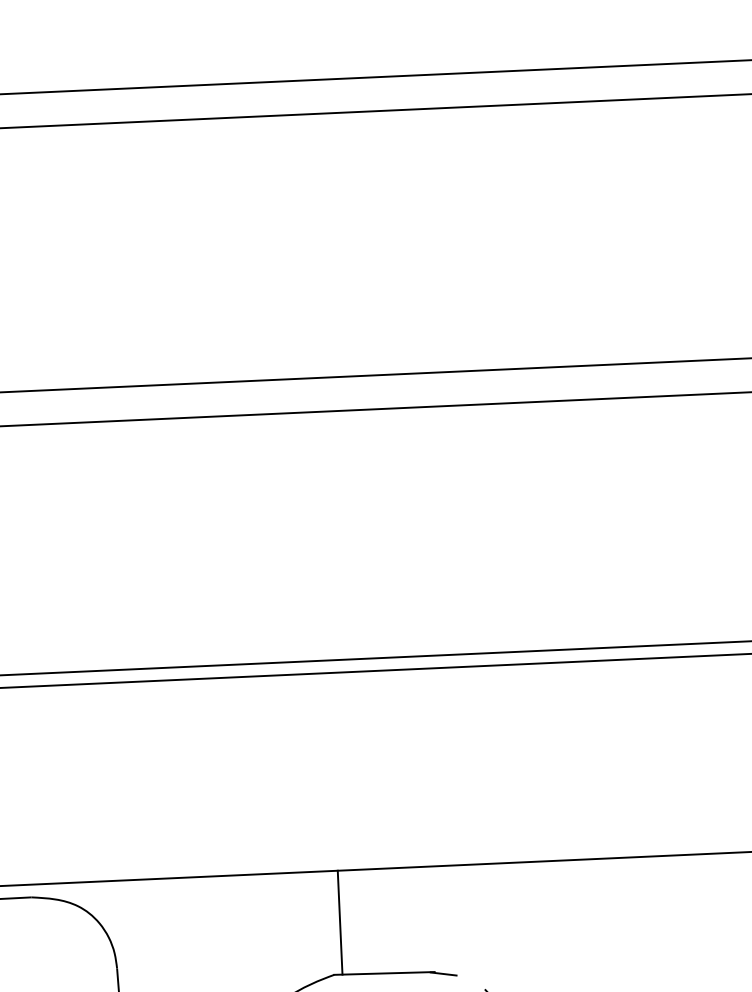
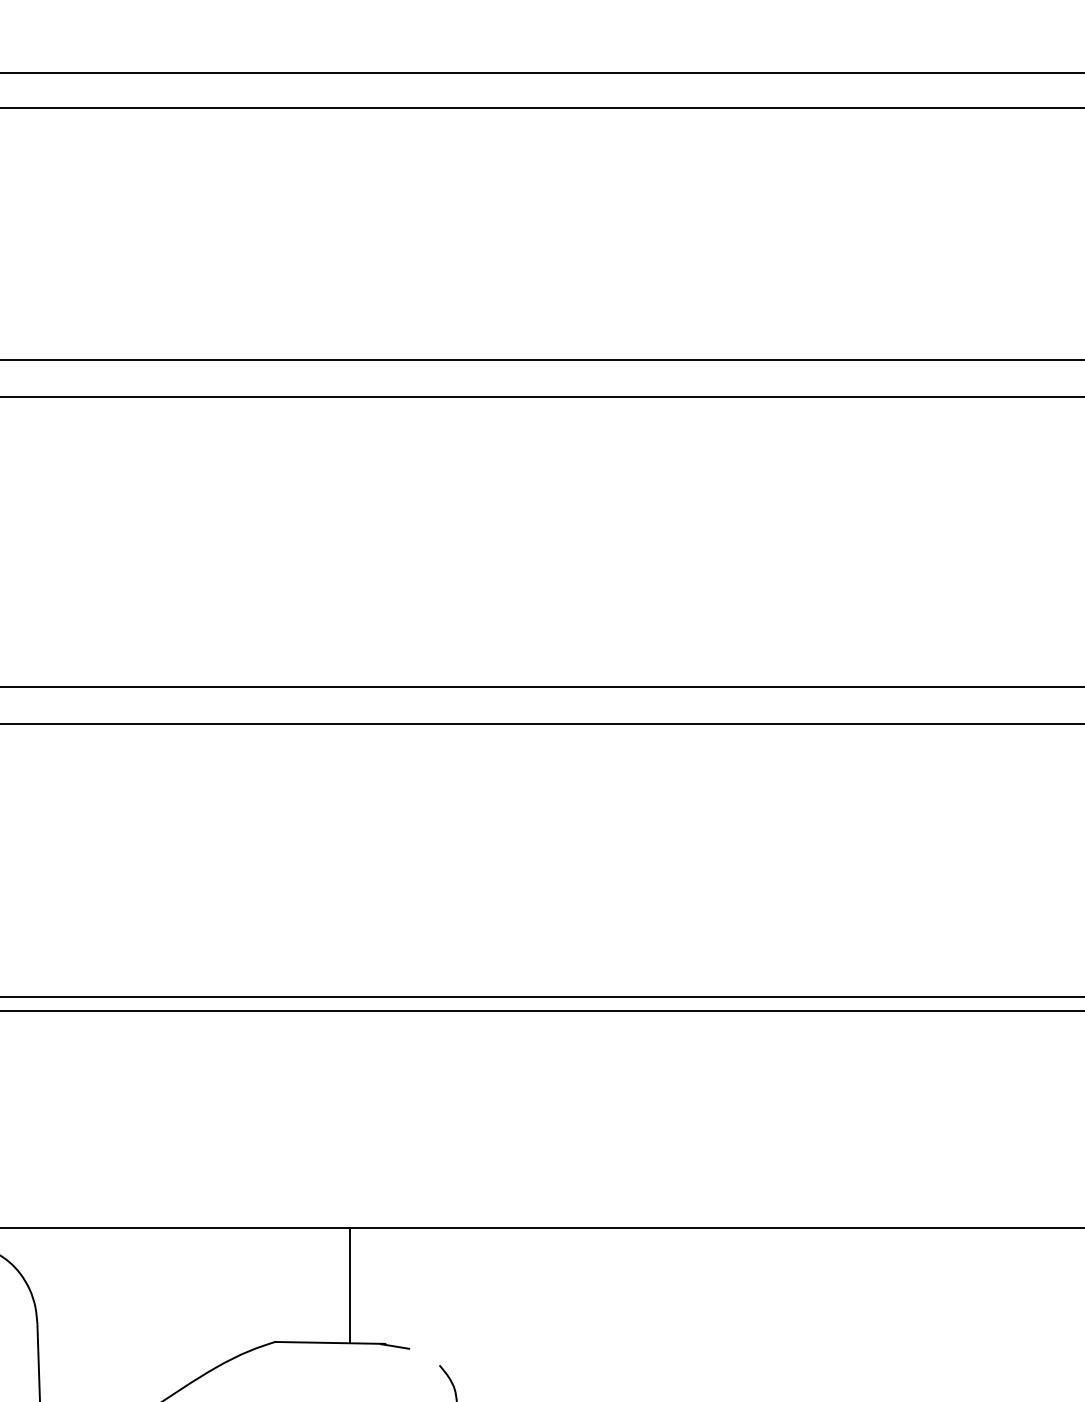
line: (340, 923) -> (350, 1285), moved

